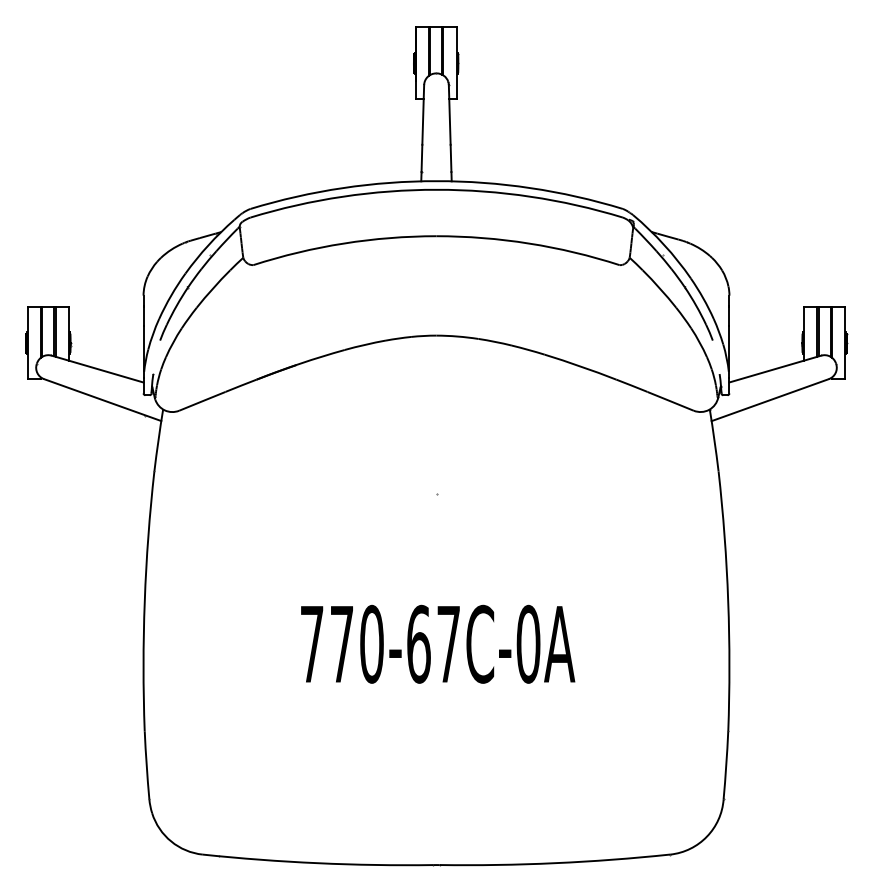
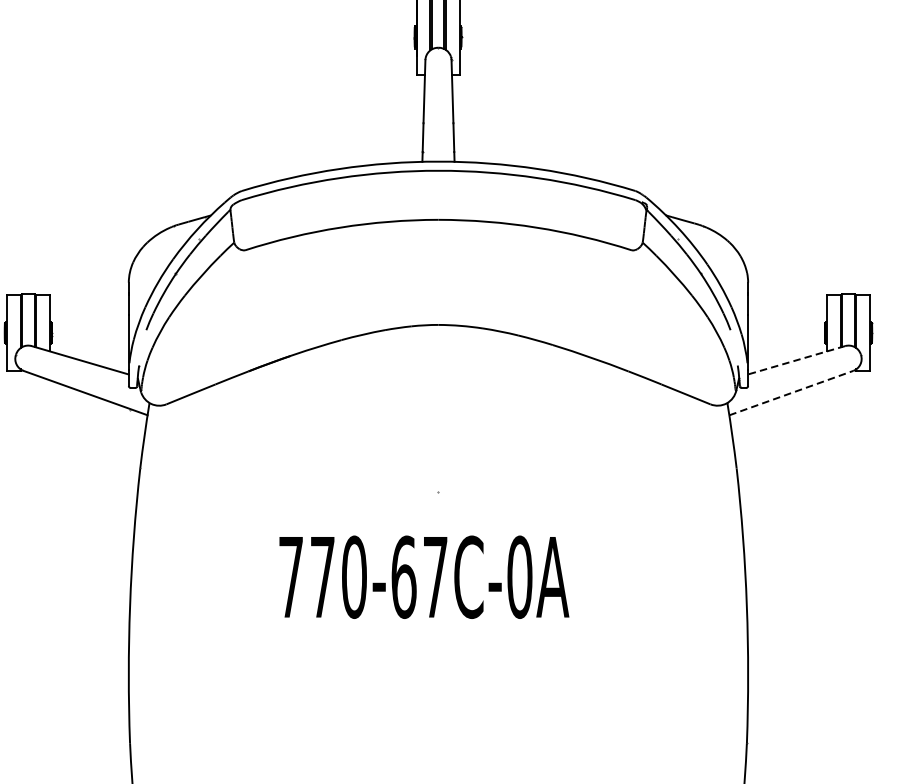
line: (775, 369) -> (796, 360), solid -> dashed
line: (770, 399) -> (791, 392), solid -> dashed
text: (438, 643) -> (424, 576), moved

